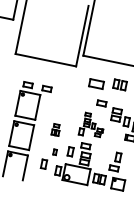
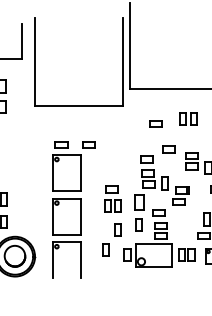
part: (96, 83) -> (155, 123), size x0.62
part: (92, 125) -> (161, 182), size x1.67
part: (55, 129) -> (112, 198), size x1.67
part: (54, 151) -> (117, 229), size x1.67

